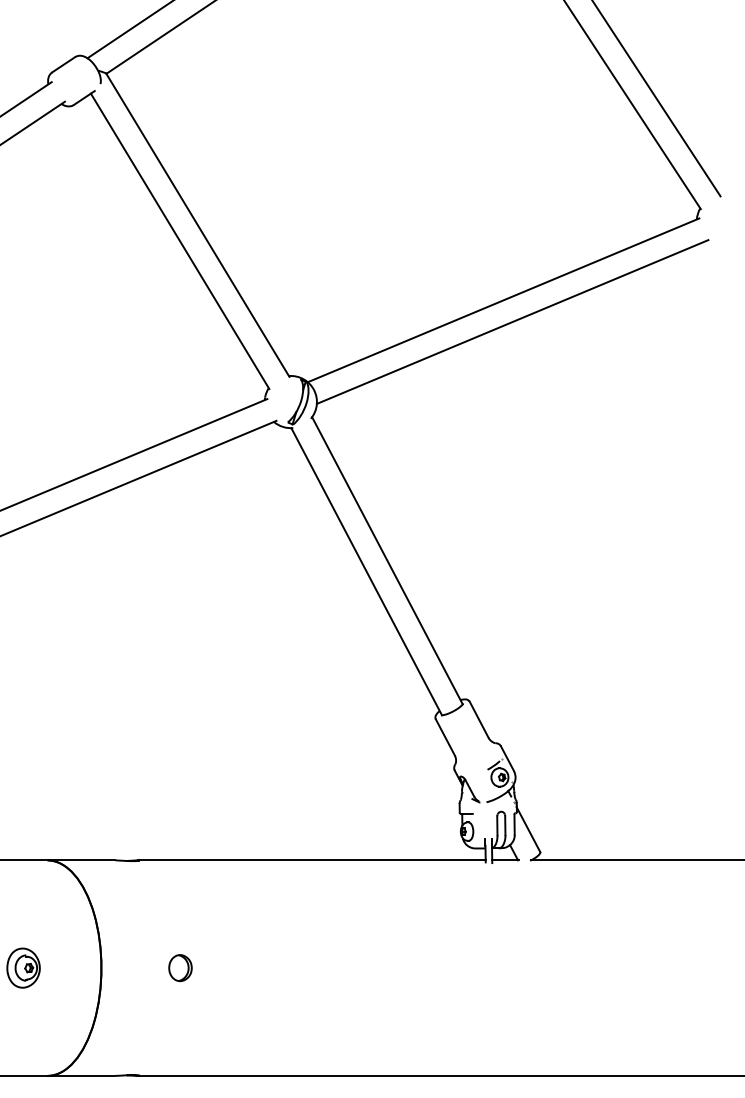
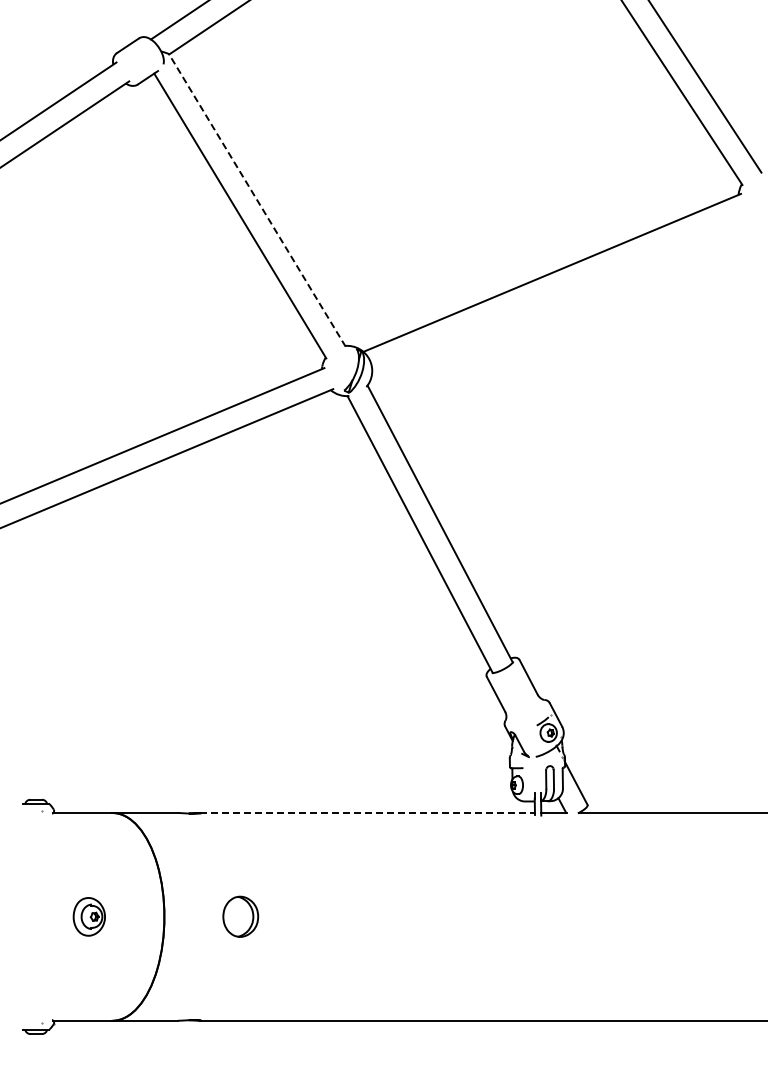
line: (197, 225) -> (257, 200), solid -> dashed
line: (512, 321) -> (560, 293), removed
line: (312, 859) -> (367, 812), solid -> dashed
part: (180, 967) -> (240, 916), size x1.6

